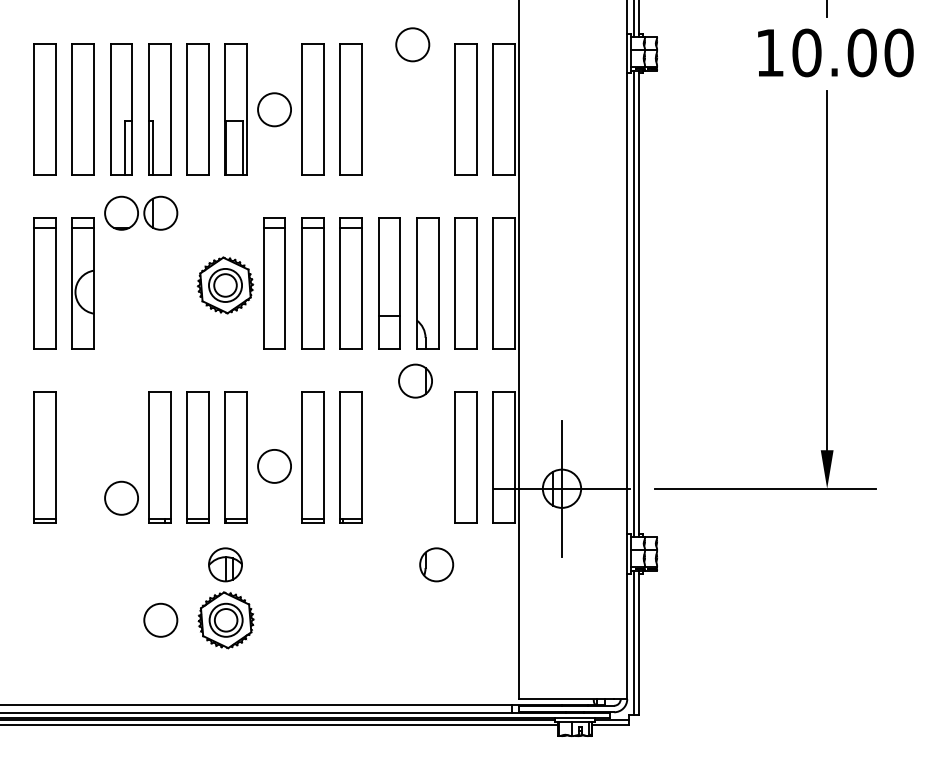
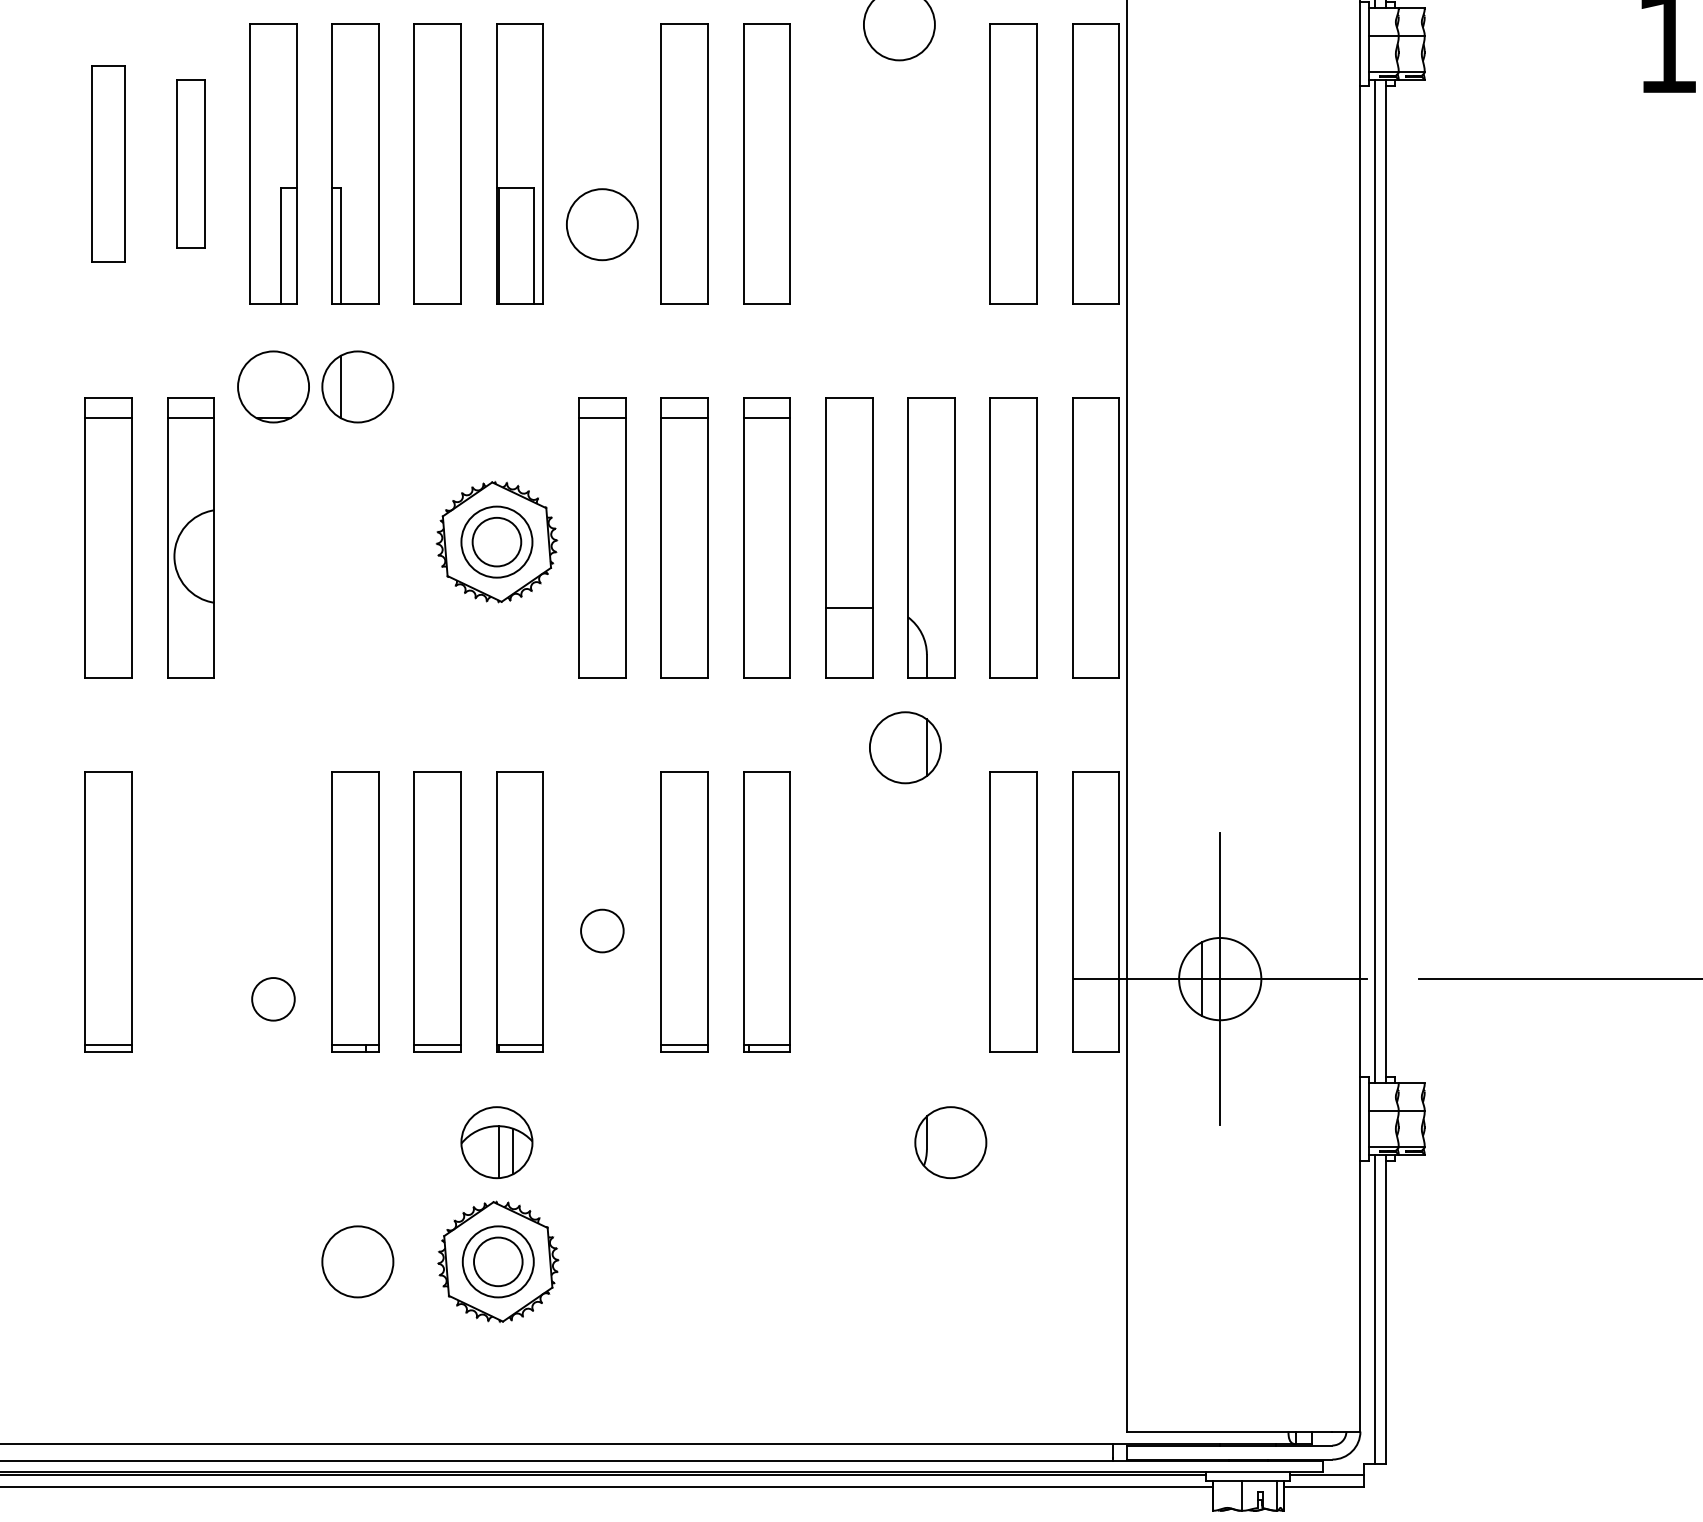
part: (44, 109) -> (107, 163), size x0.7
part: (82, 109) -> (189, 163), size x0.6
circle: (274, 109) -> (602, 224), moved
circle: (274, 465) -> (602, 929), size x0.6
circle: (121, 497) -> (273, 997), size x0.6

